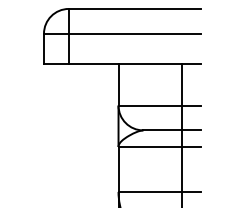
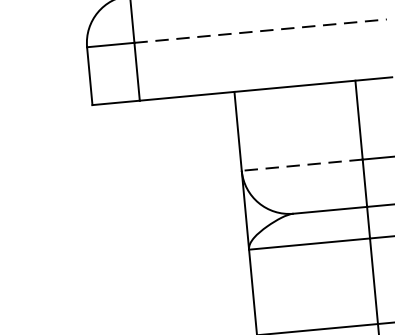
line: (135, 33) -> (261, 30), solid -> dashed
line: (150, 105) -> (302, 164), solid -> dashed

